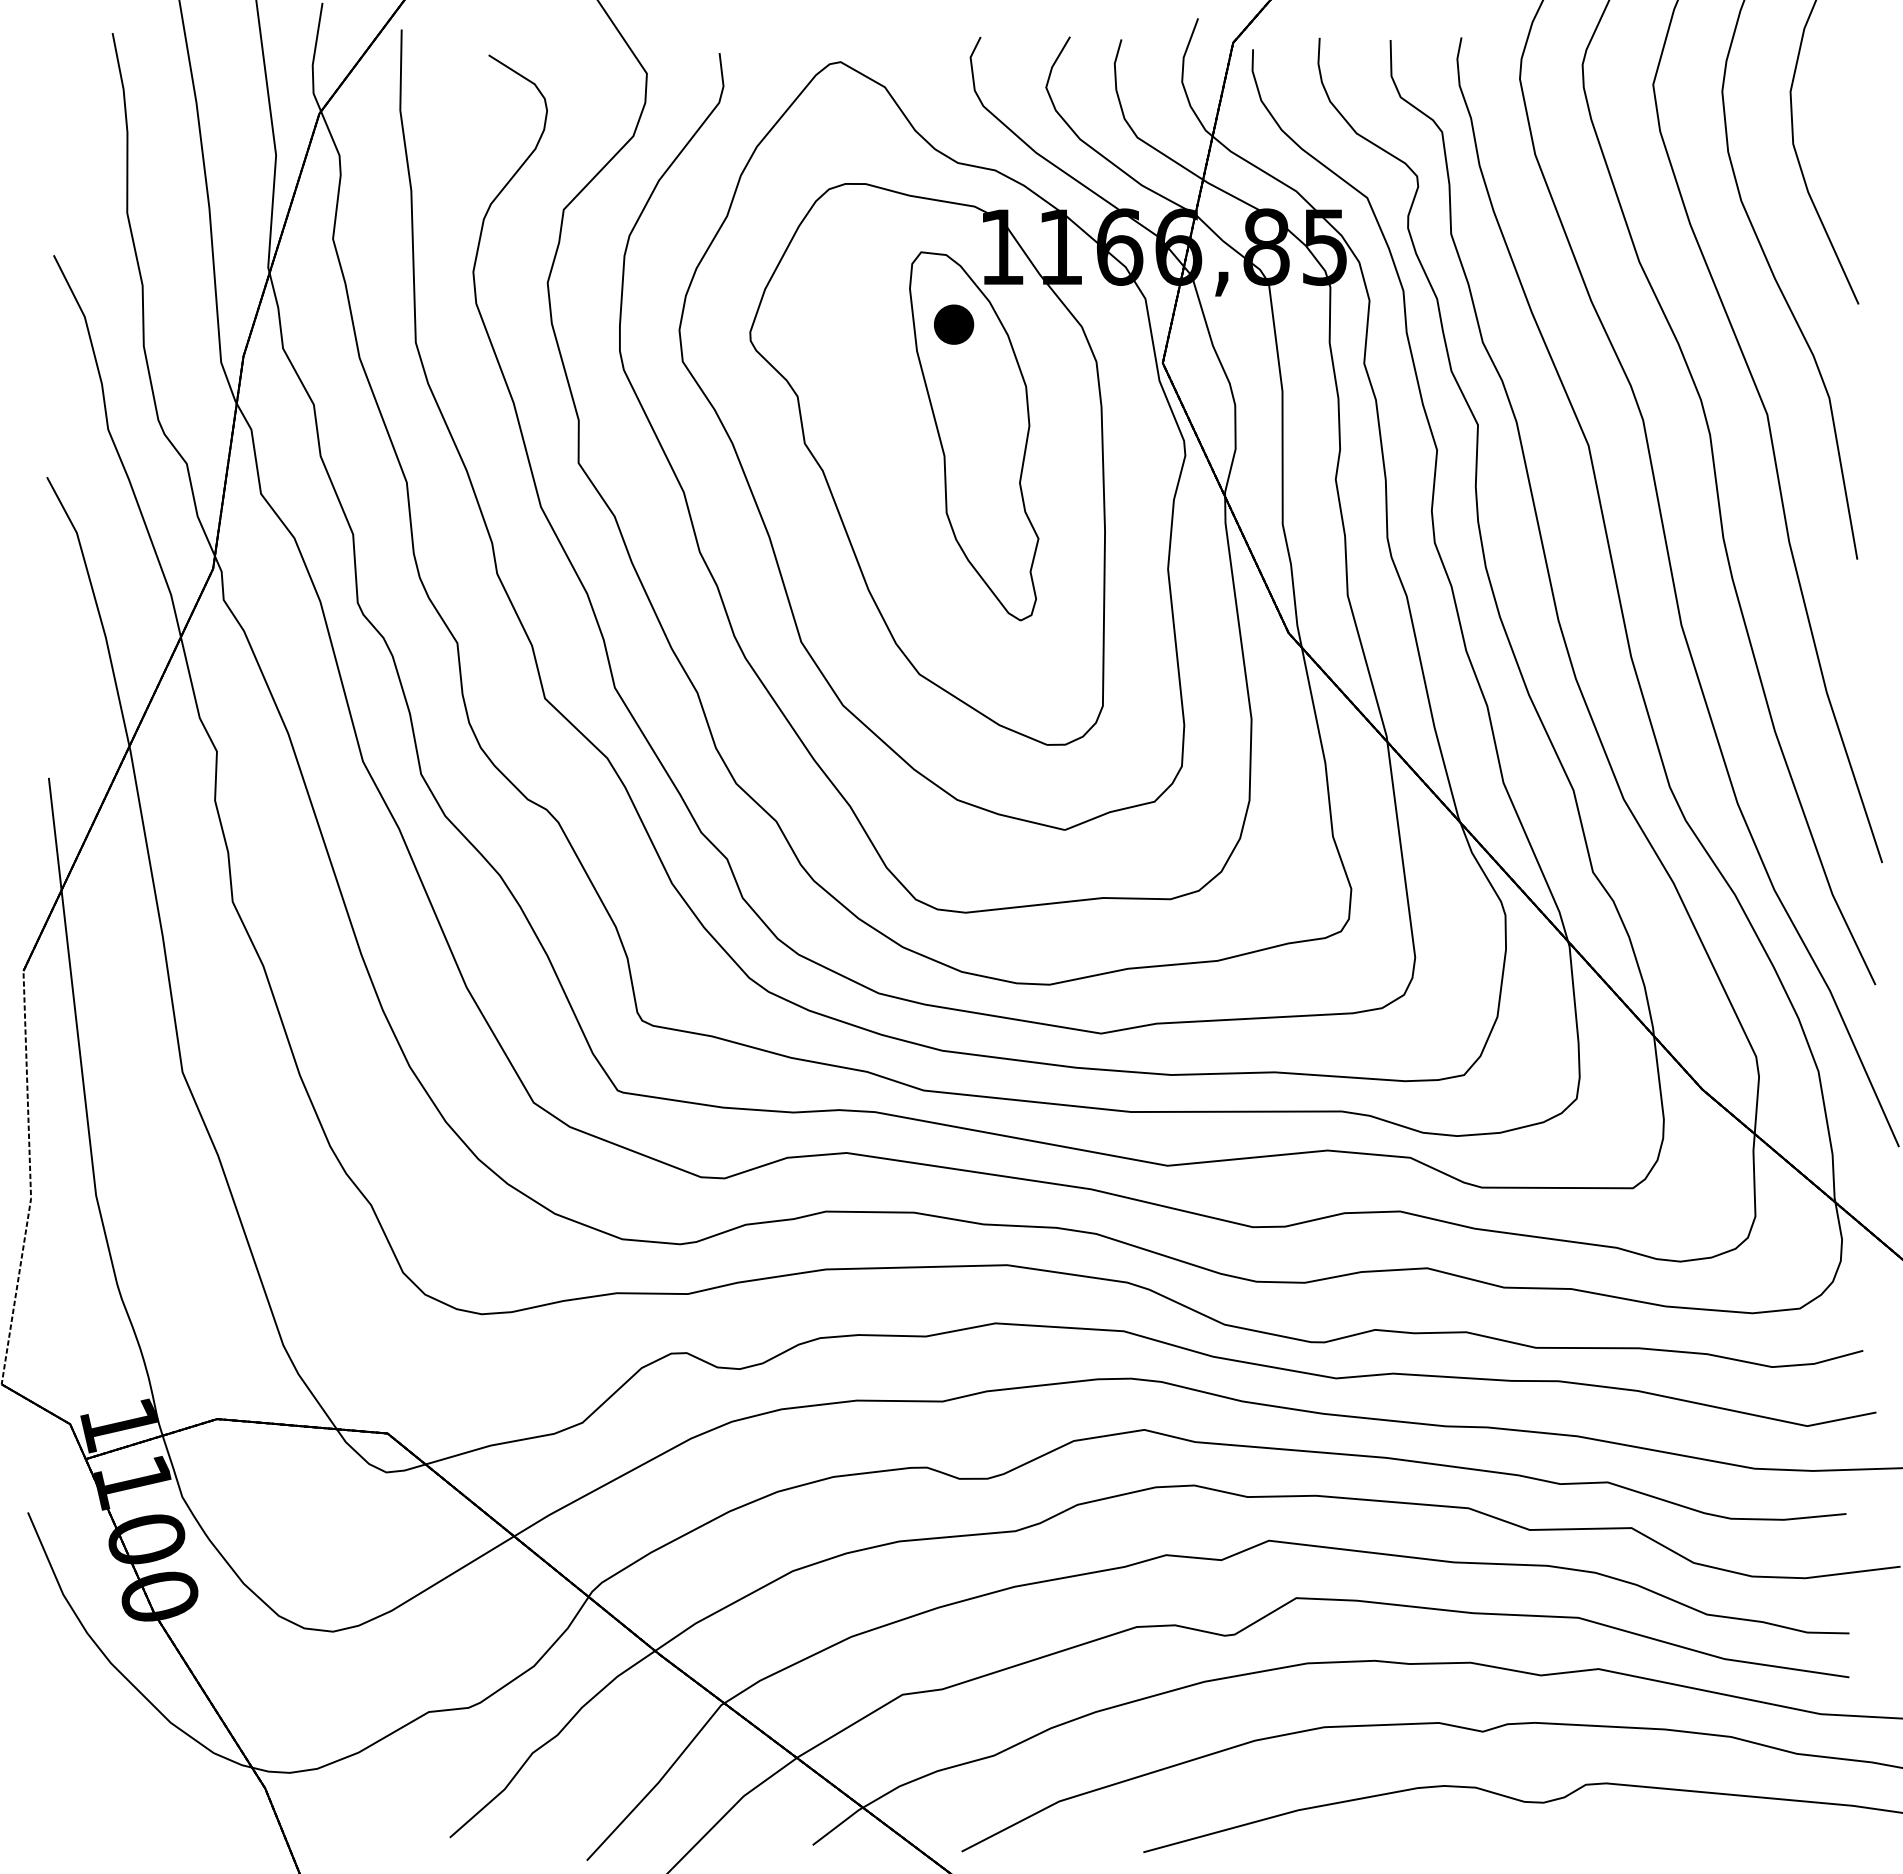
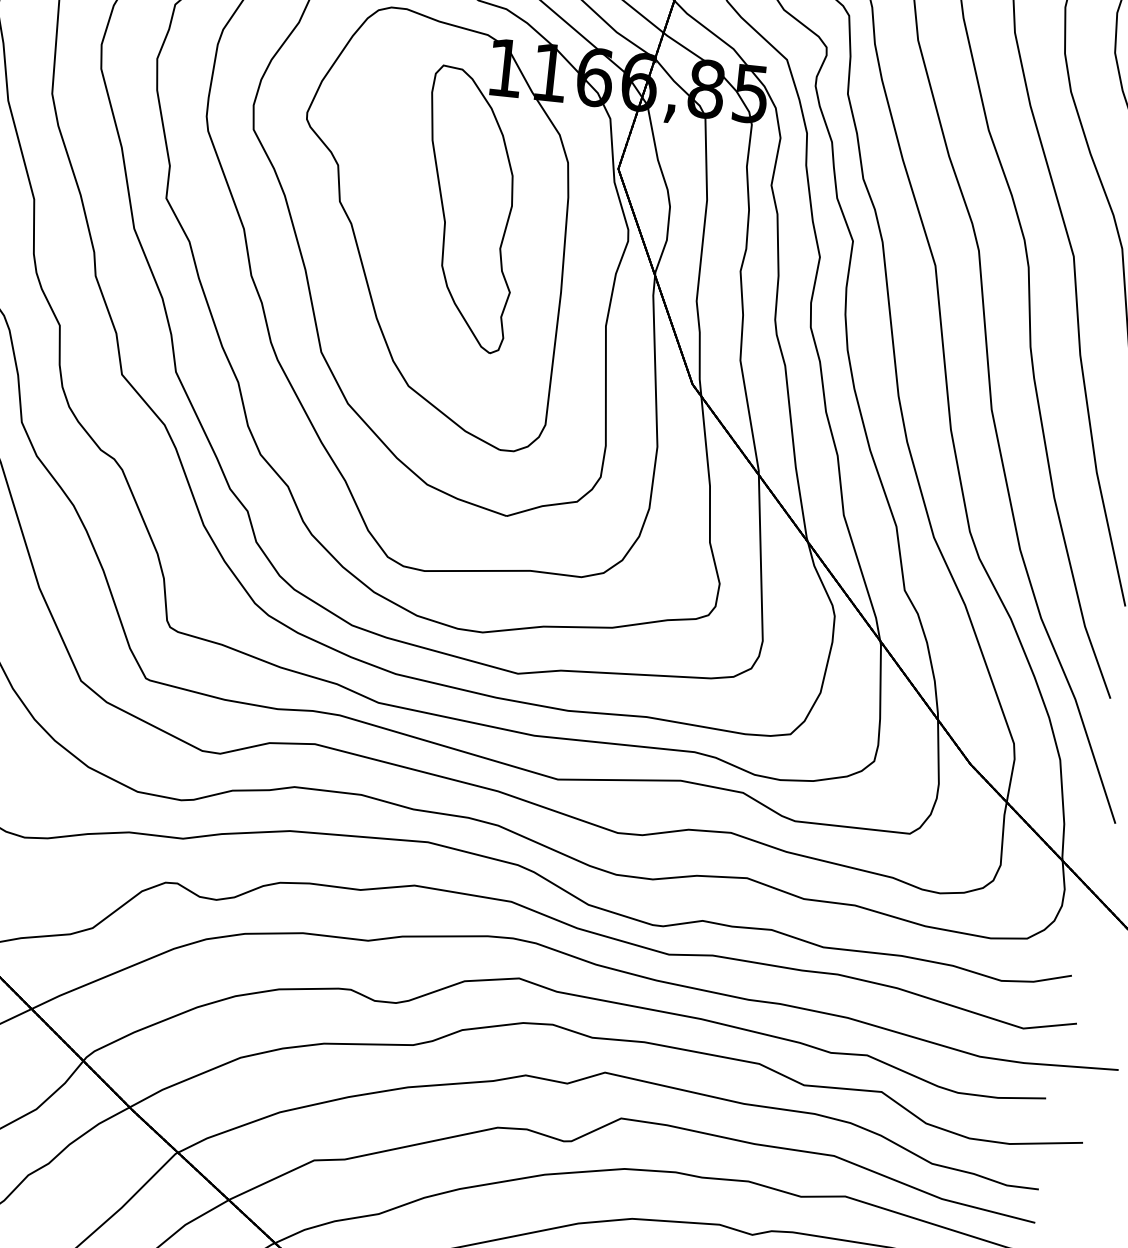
part: (954, 324) -> (463, 123), removed

